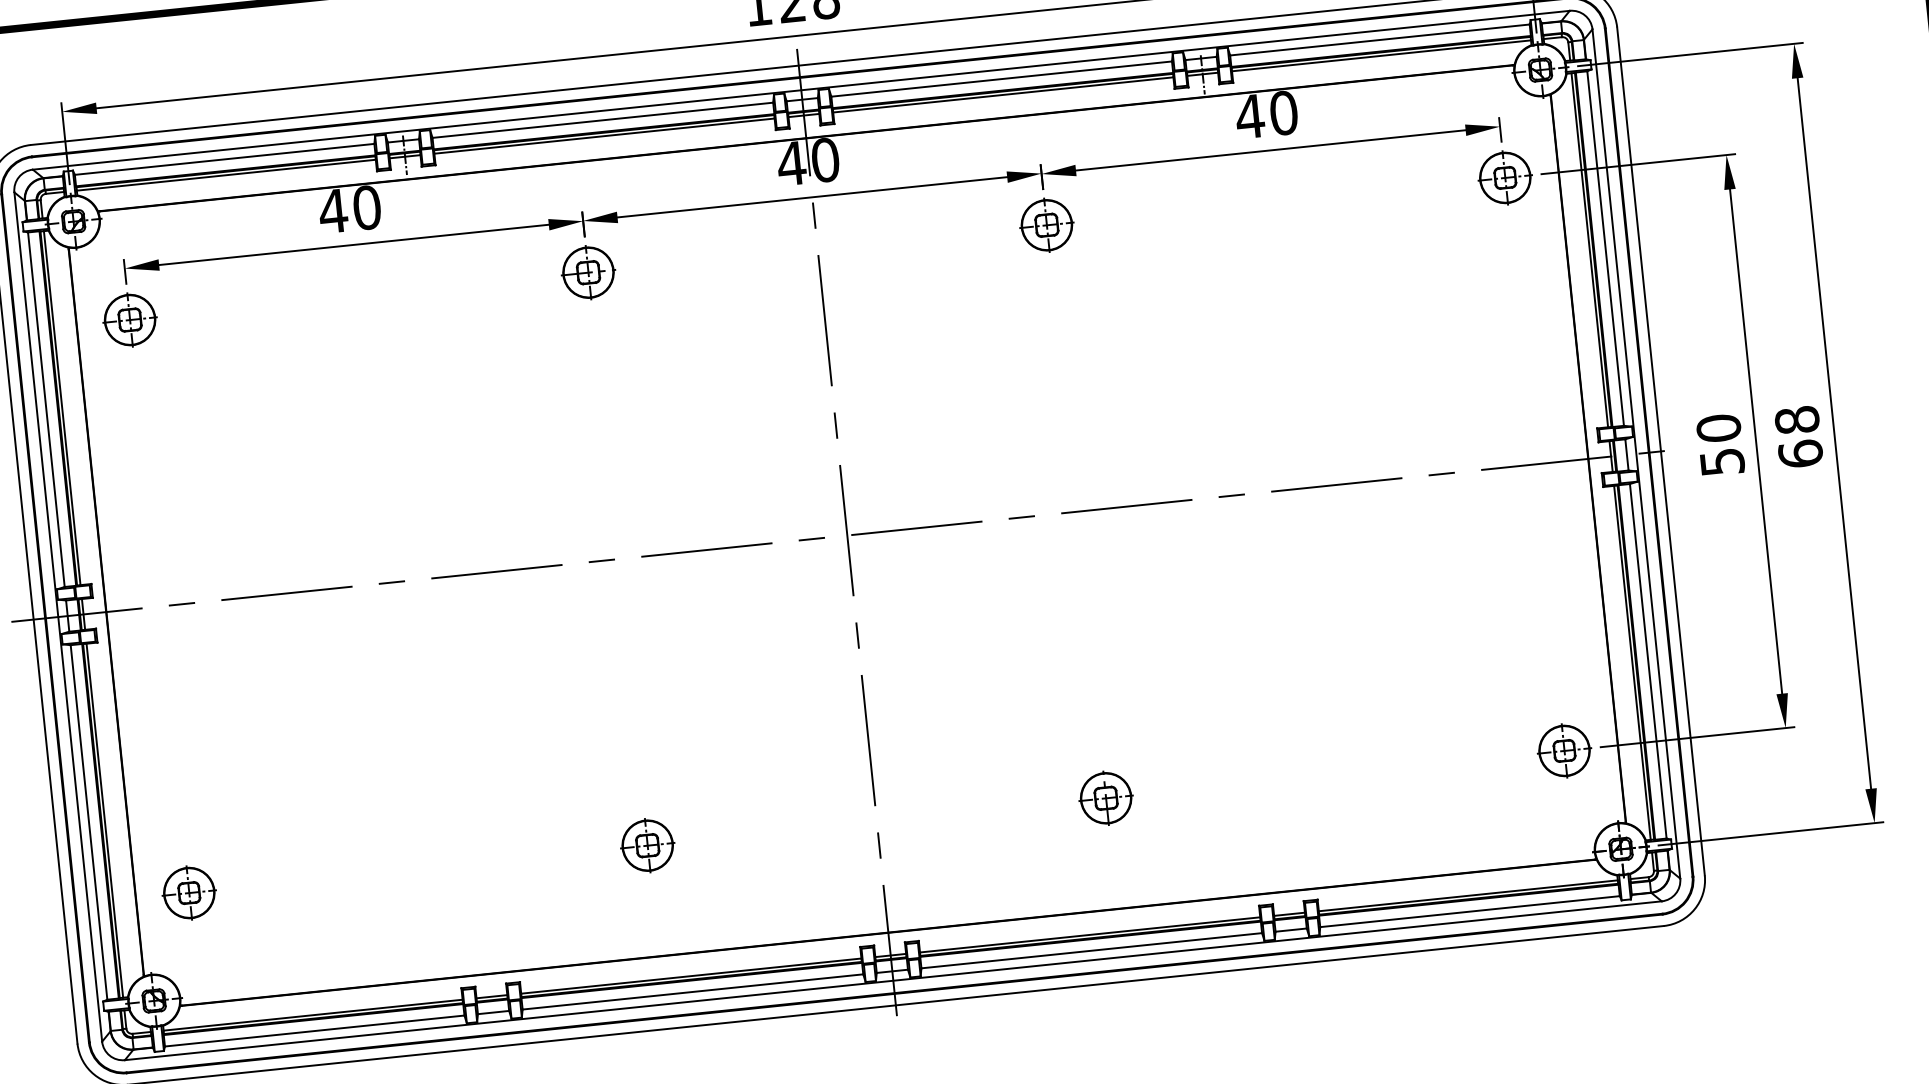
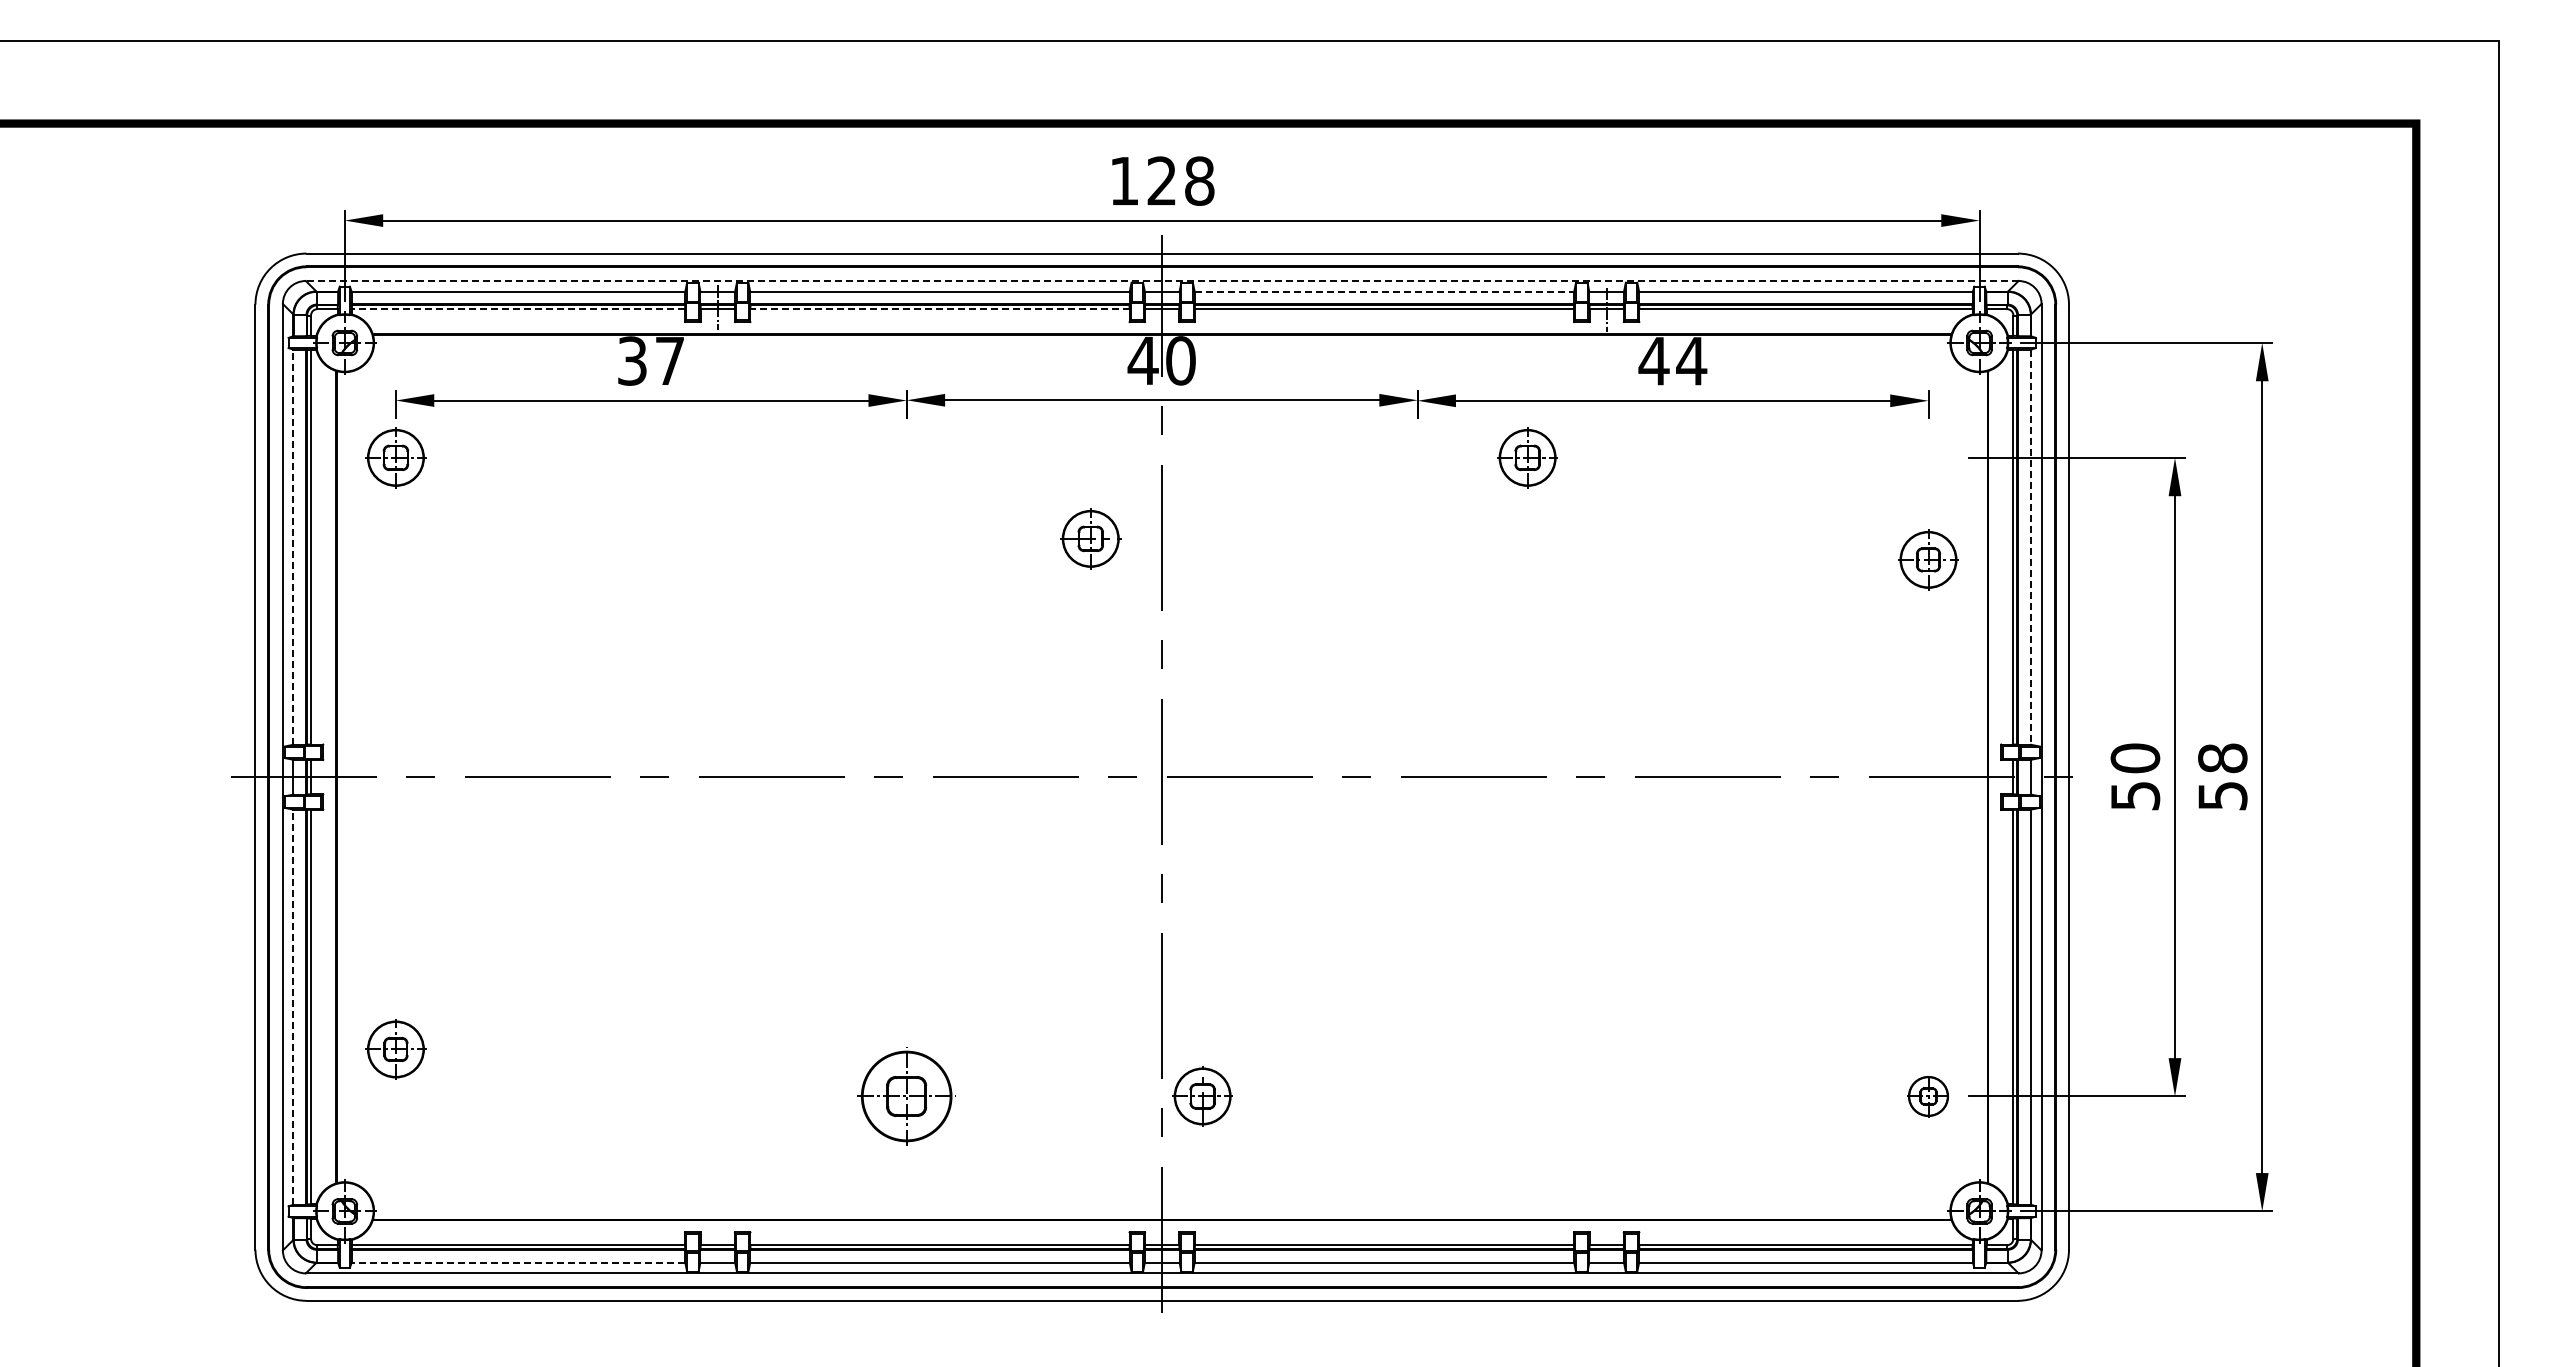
line: (1001, 79) -> (1384, 291), solid -> dashed
line: (800, 90) -> (1161, 281), solid -> dashed
text: (1283, 112) -> (1691, 360), 40 -> 44
line: (604, 136) -> (940, 309), solid -> dashed
line: (226, 175) -> (518, 309), solid -> dashed
part: (1505, 177) -> (1928, 559), moved
text: (349, 209) -> (650, 360), 40 -> 37
part: (1046, 224) -> (1527, 457), moved
line: (1606, 248) -> (2031, 547), solid -> dashed
part: (588, 272) -> (1090, 538), moved
line: (46, 409) -> (293, 547), solid -> dashed
text: (1800, 453) -> (2222, 795), 68 -> 58
part: (1564, 750) -> (1928, 1096), size x0.7
part: (1105, 798) -> (1202, 1096), moved
line: (89, 822) -> (293, 1007), solid -> dashed
part: (647, 845) -> (906, 1096), size x1.6
part: (188, 893) -> (395, 1049), moved
line: (314, 1030) -> (518, 1262), solid -> dashed

